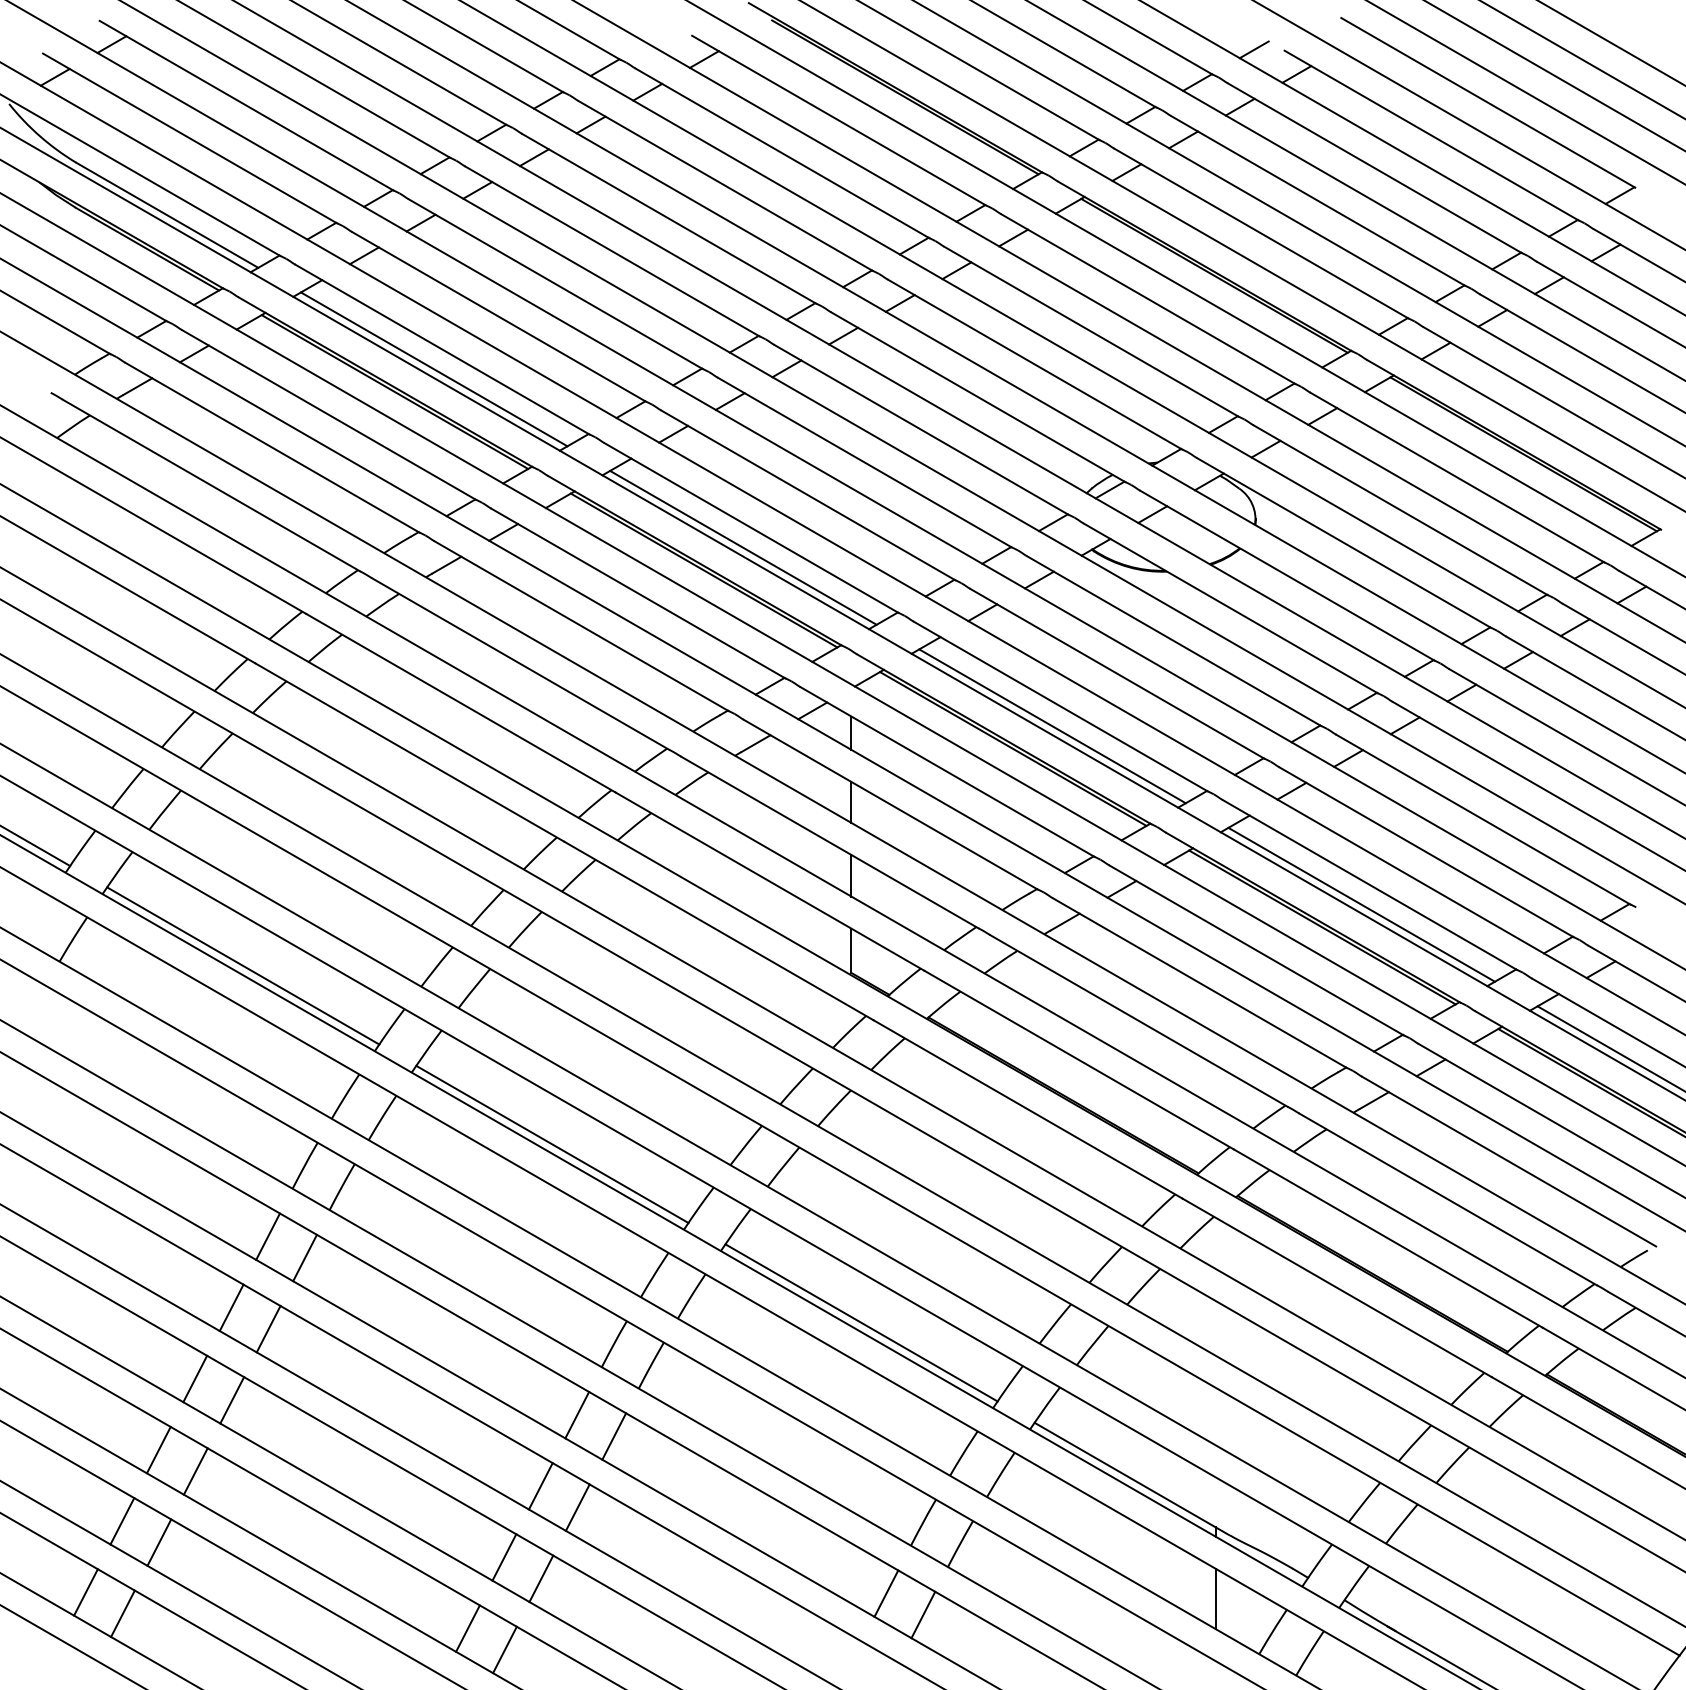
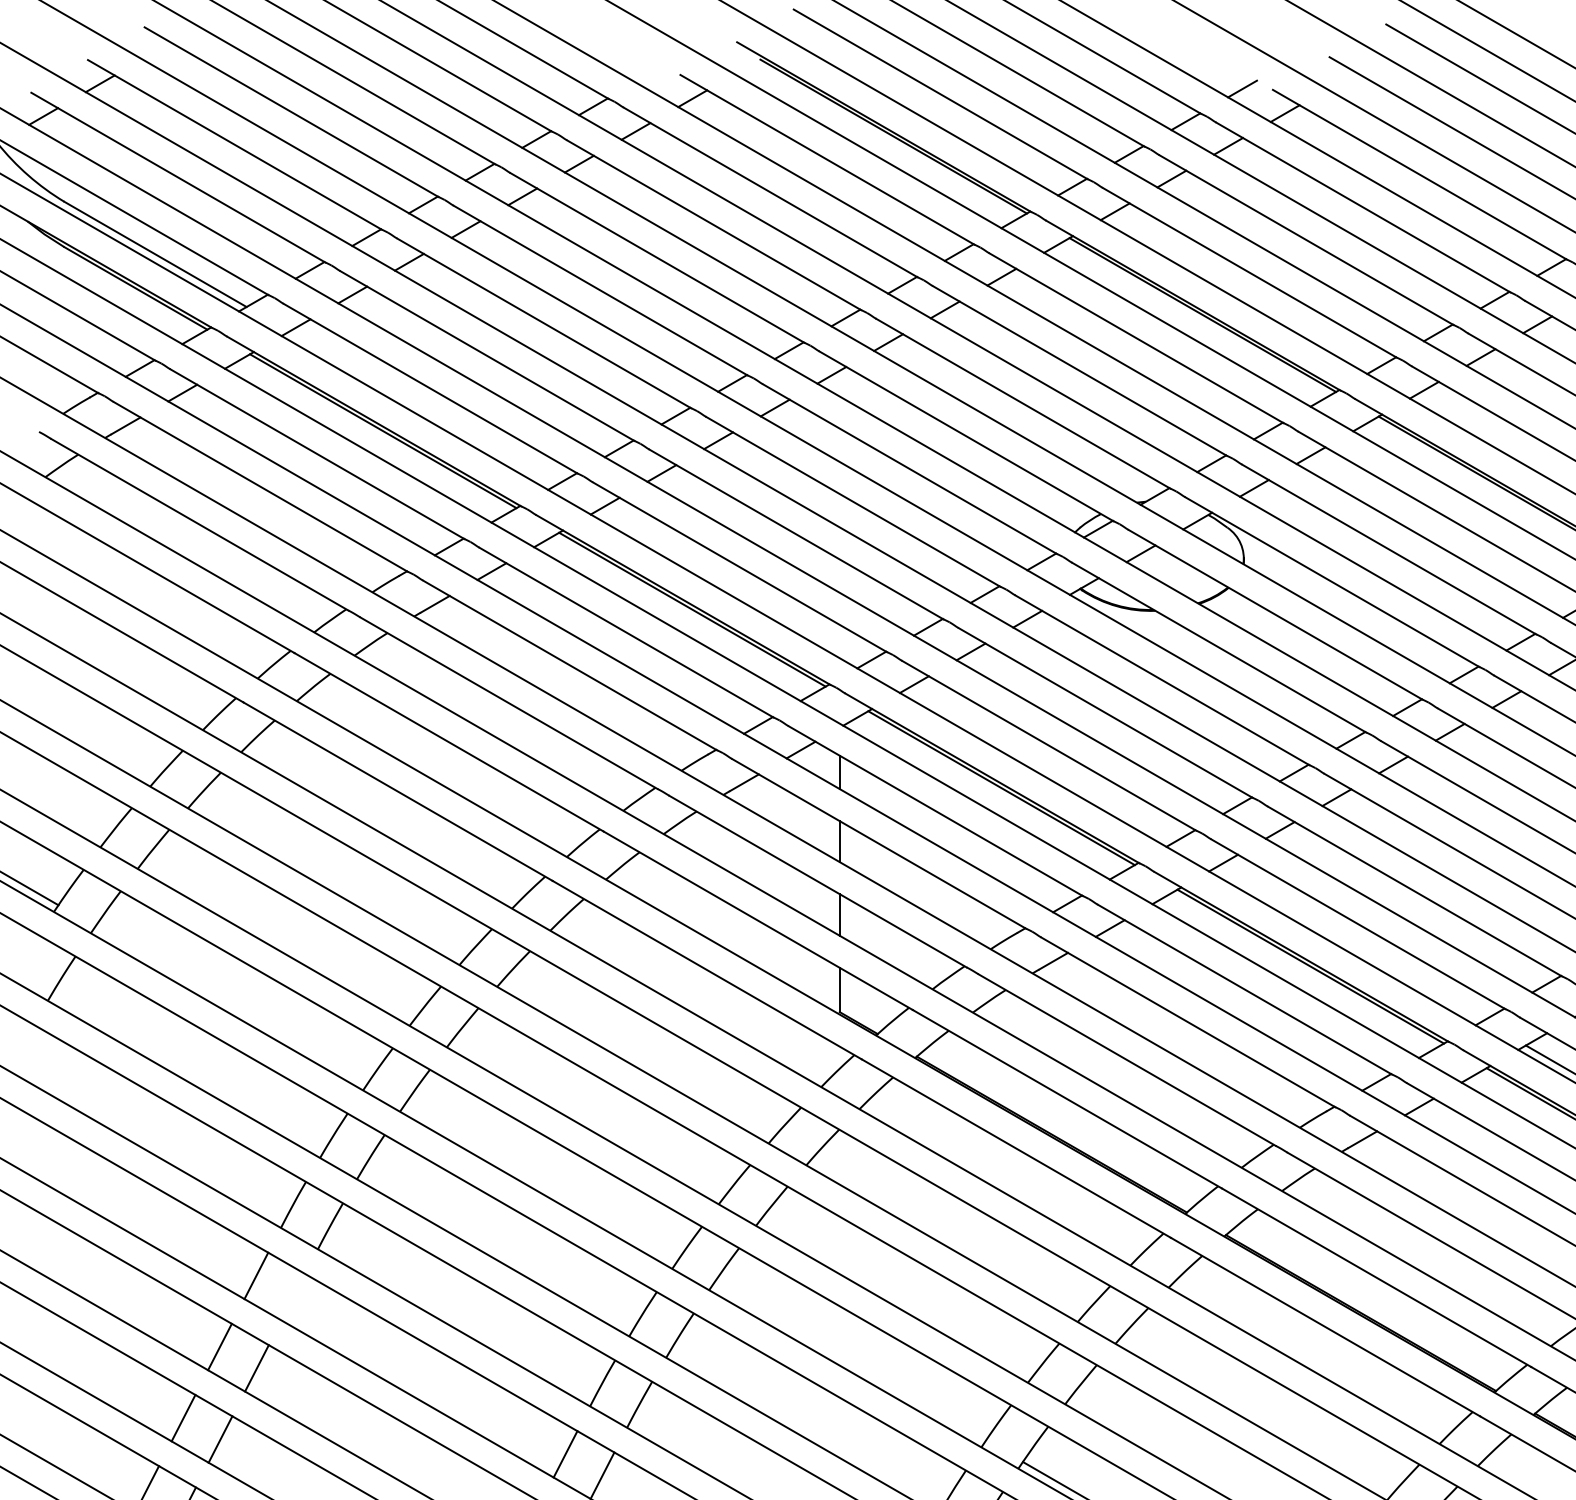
line: (433, 369) -> (421, 408), removed
line: (743, 547) -> (731, 586), removed
line: (1052, 726) -> (1040, 765), removed
line: (1361, 904) -> (1349, 943), removed
line: (243, 965) -> (231, 1004), removed
line: (552, 1144) -> (540, 1183), removed
line: (304, 1257) -> (292, 1296), removed
line: (861, 1322) -> (849, 1361), removed

